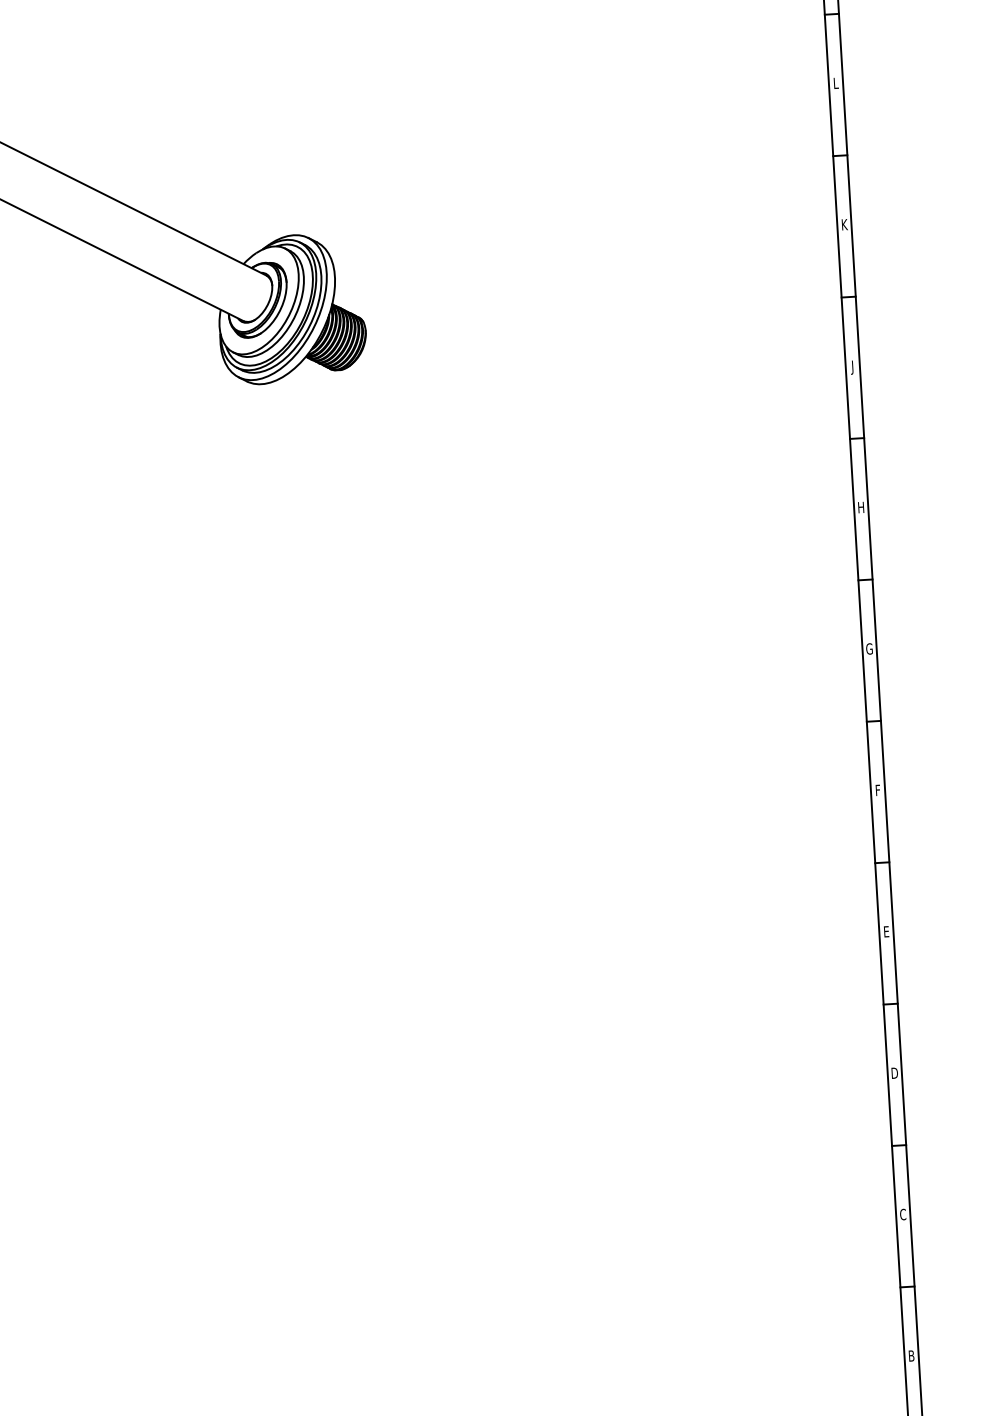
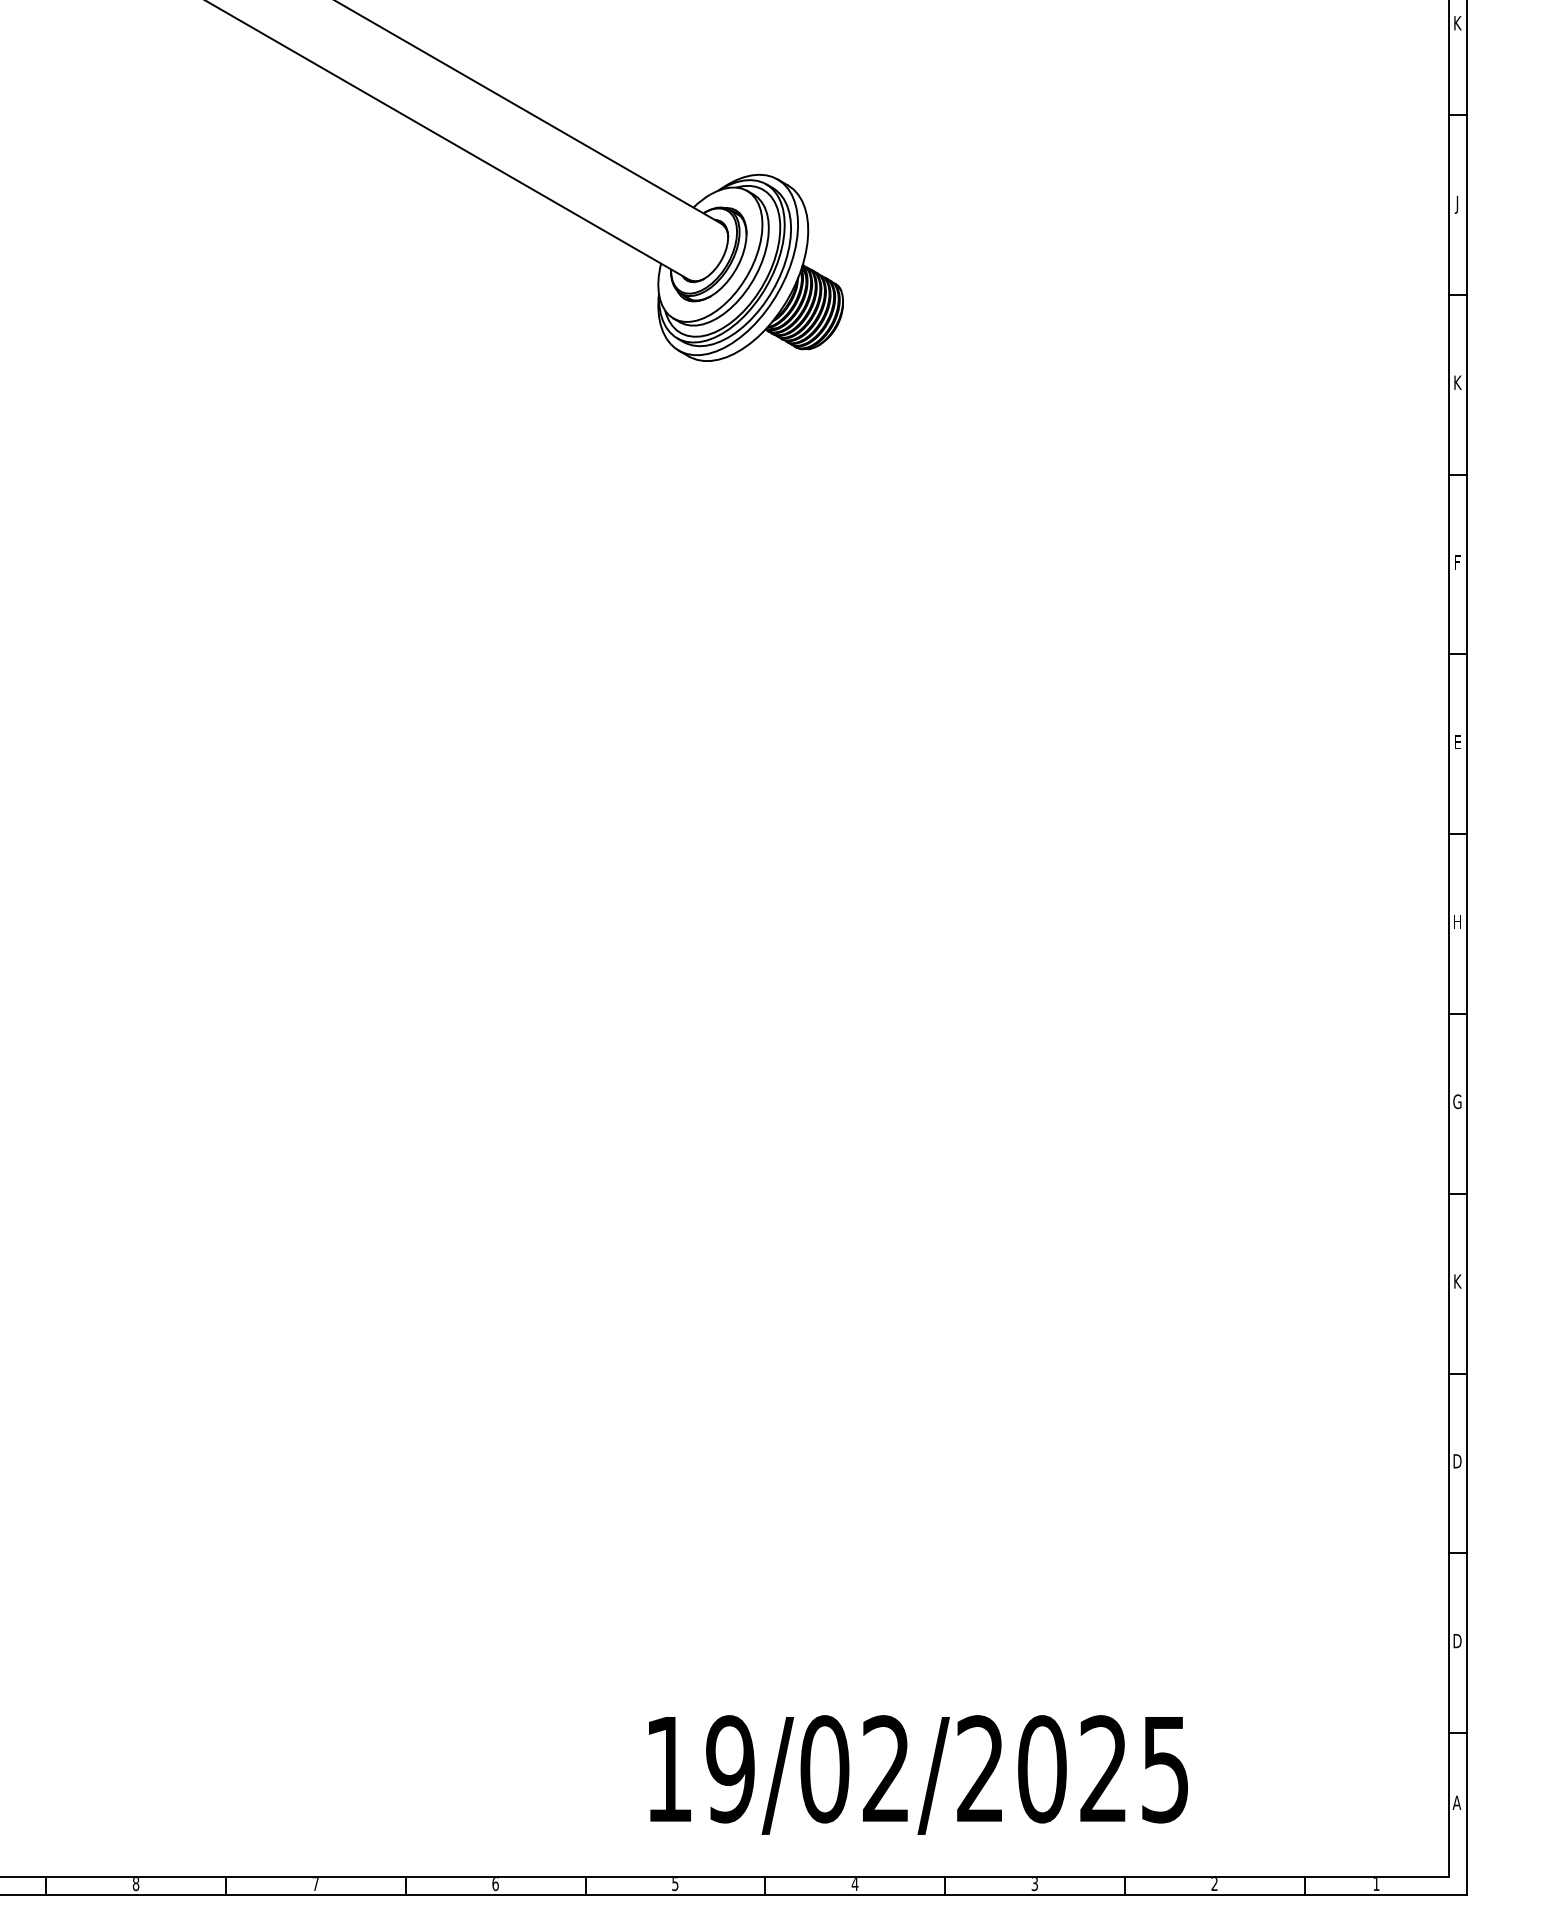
text: (836, 83) -> (1457, 23), L -> K
text: (844, 225) -> (1457, 204), K -> J
text: (852, 367) -> (1457, 384), J -> K
text: (861, 507) -> (1457, 562), H -> F
text: (869, 649) -> (1457, 742), G -> E
text: (877, 789) -> (1457, 921), F -> H
text: (886, 931) -> (1457, 1101), E -> G
text: (894, 1073) -> (1457, 1281), D -> K
text: (903, 1214) -> (1457, 1461), C -> D
text: (911, 1356) -> (1457, 1641), B -> D

